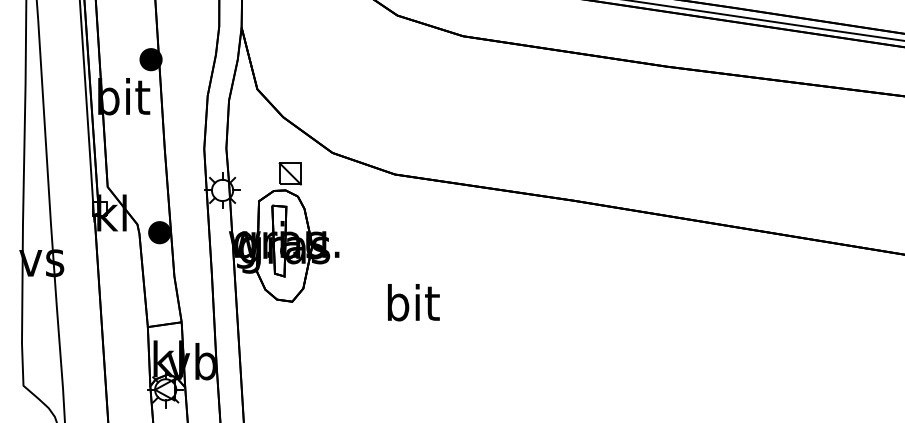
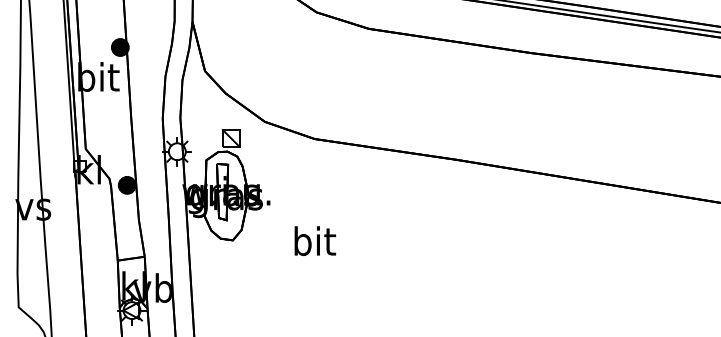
text: (413, 302) -> (315, 240), moved

